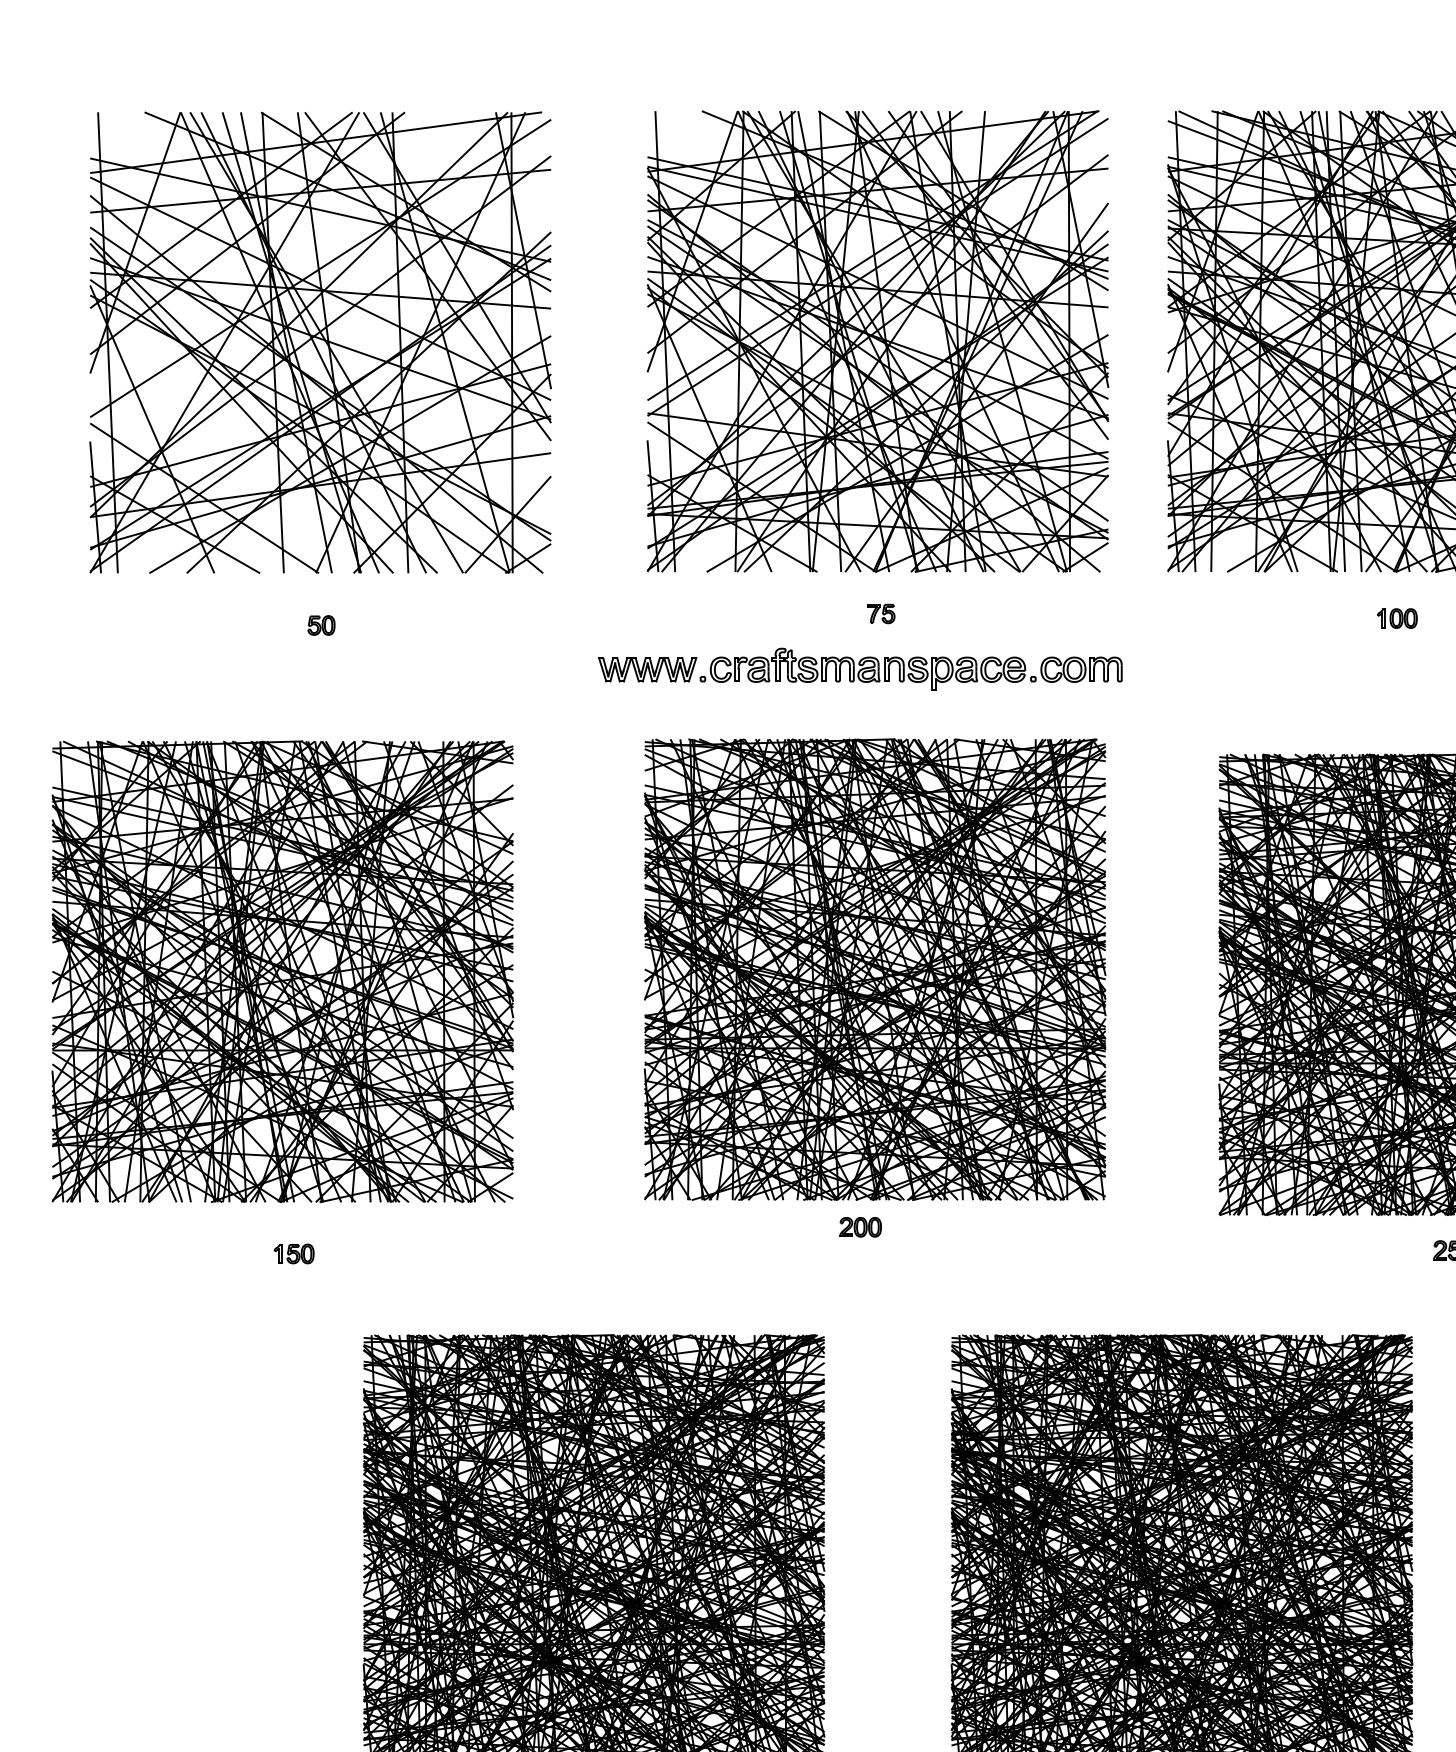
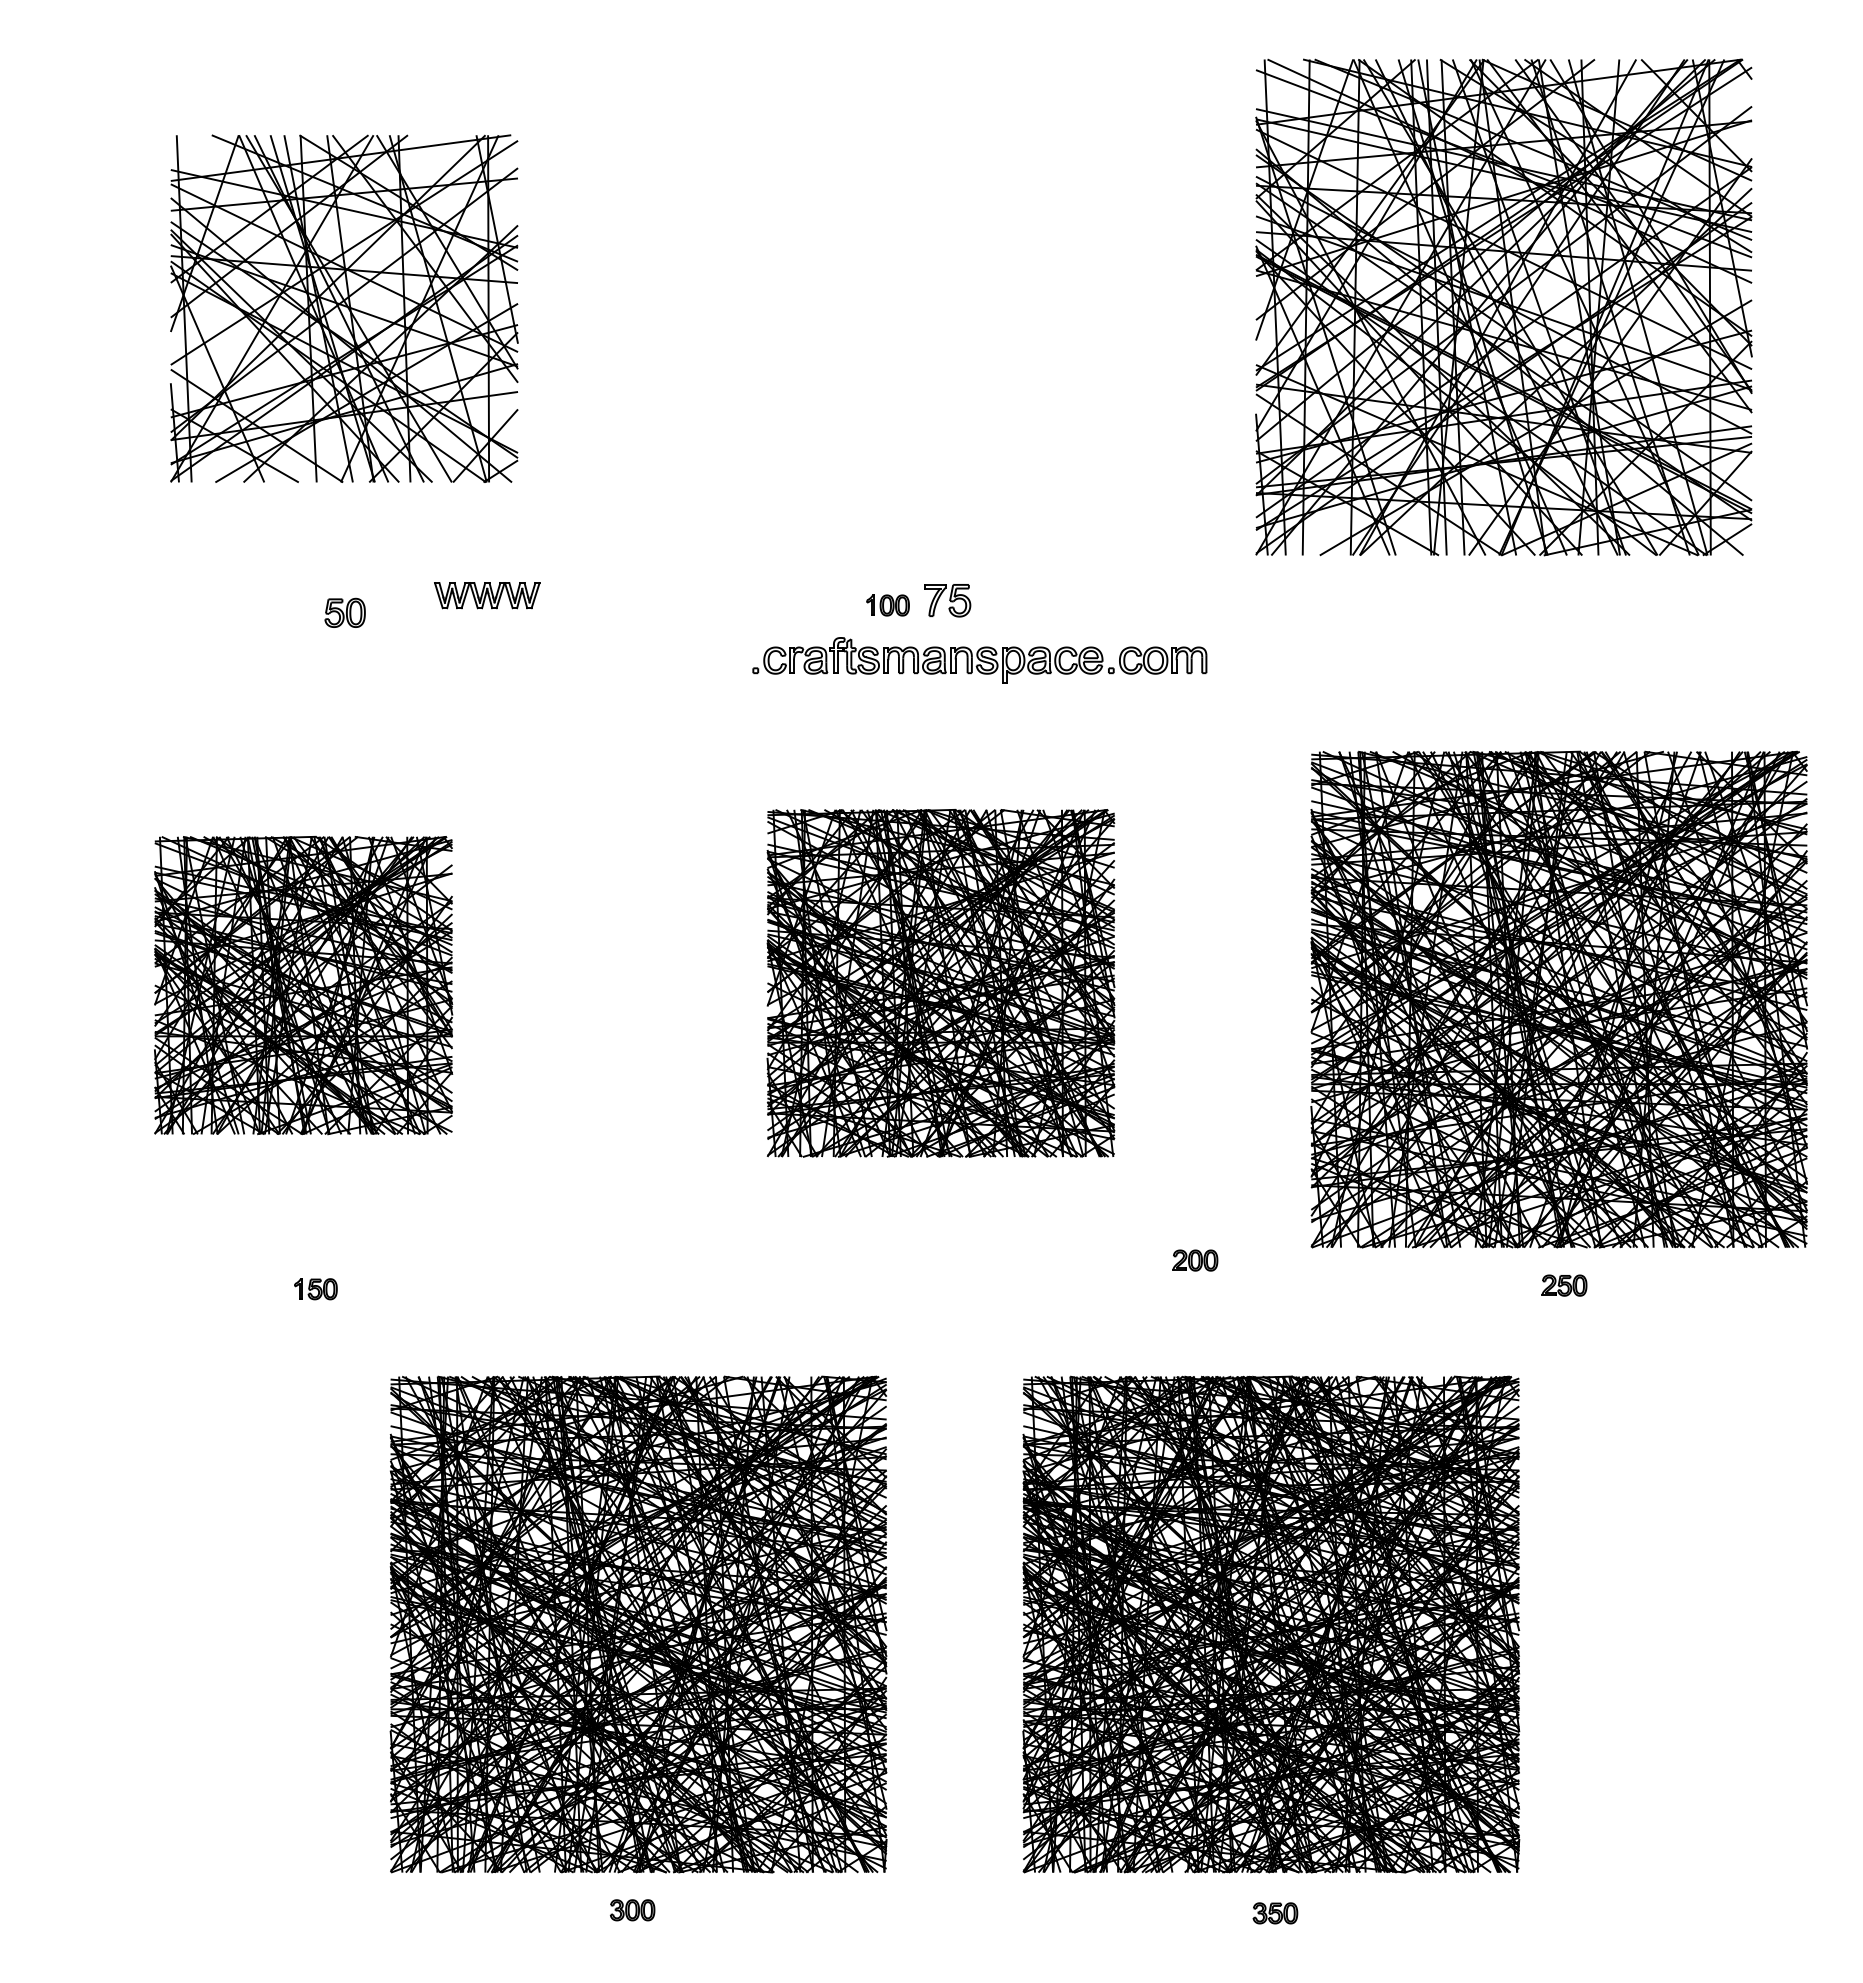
part: (877, 341) -> (943, 307), removed
part: (320, 342) -> (344, 308), size x0.7
part: (881, 613) -> (947, 600), size x1.6
part: (1396, 618) -> (887, 605), moved
part: (321, 625) -> (345, 612), size x1.4
part: (647, 669) -> (487, 595), moved
part: (874, 969) -> (940, 983), size x0.7
part: (282, 971) -> (303, 985), size x0.6
part: (860, 1227) -> (1195, 1260), moved

